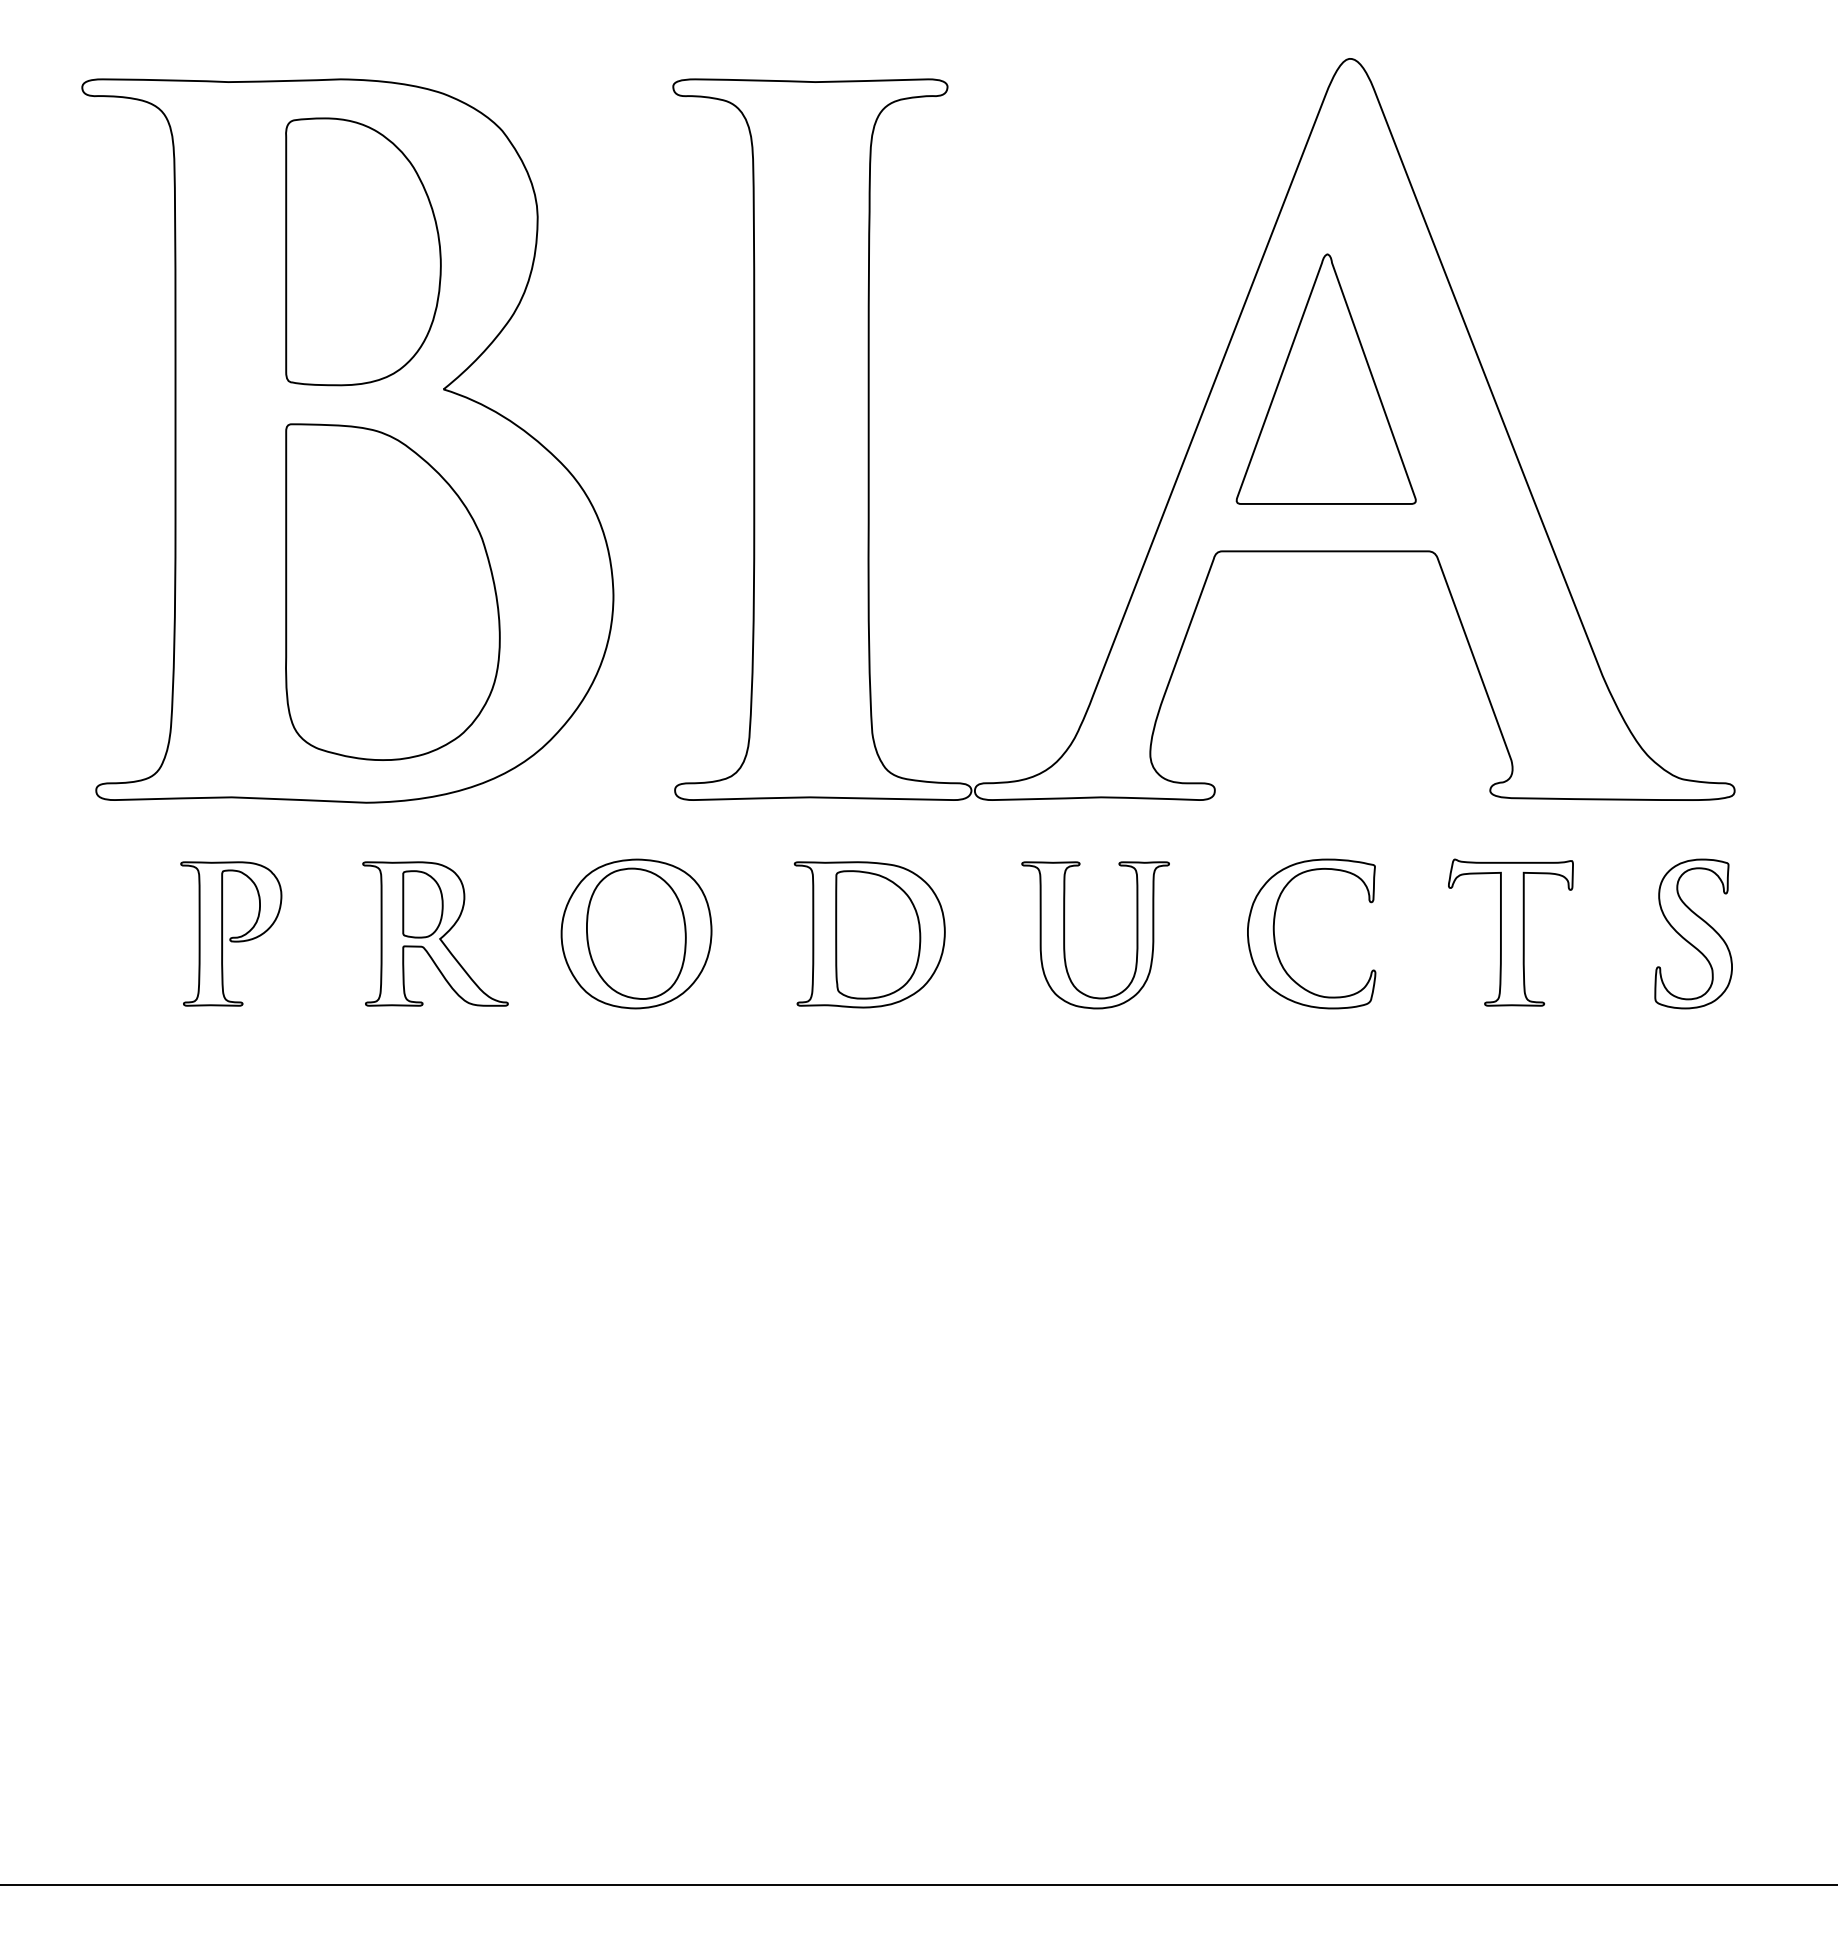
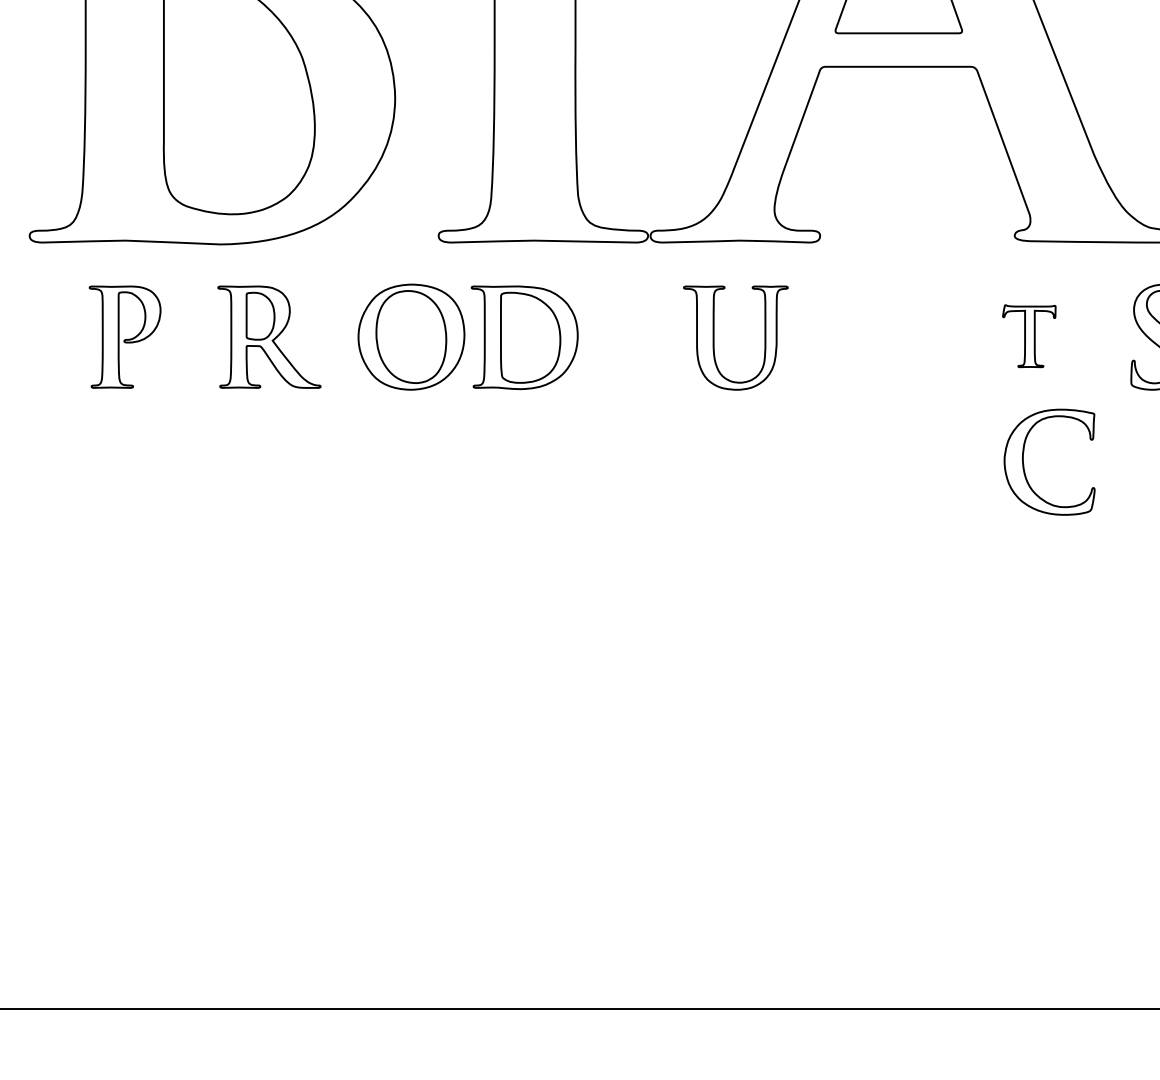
part: (1510, 932) -> (1029, 336), size x0.6
part: (869, 934) -> (524, 337), moved
part: (1275, 936) -> (1024, 464), moved

